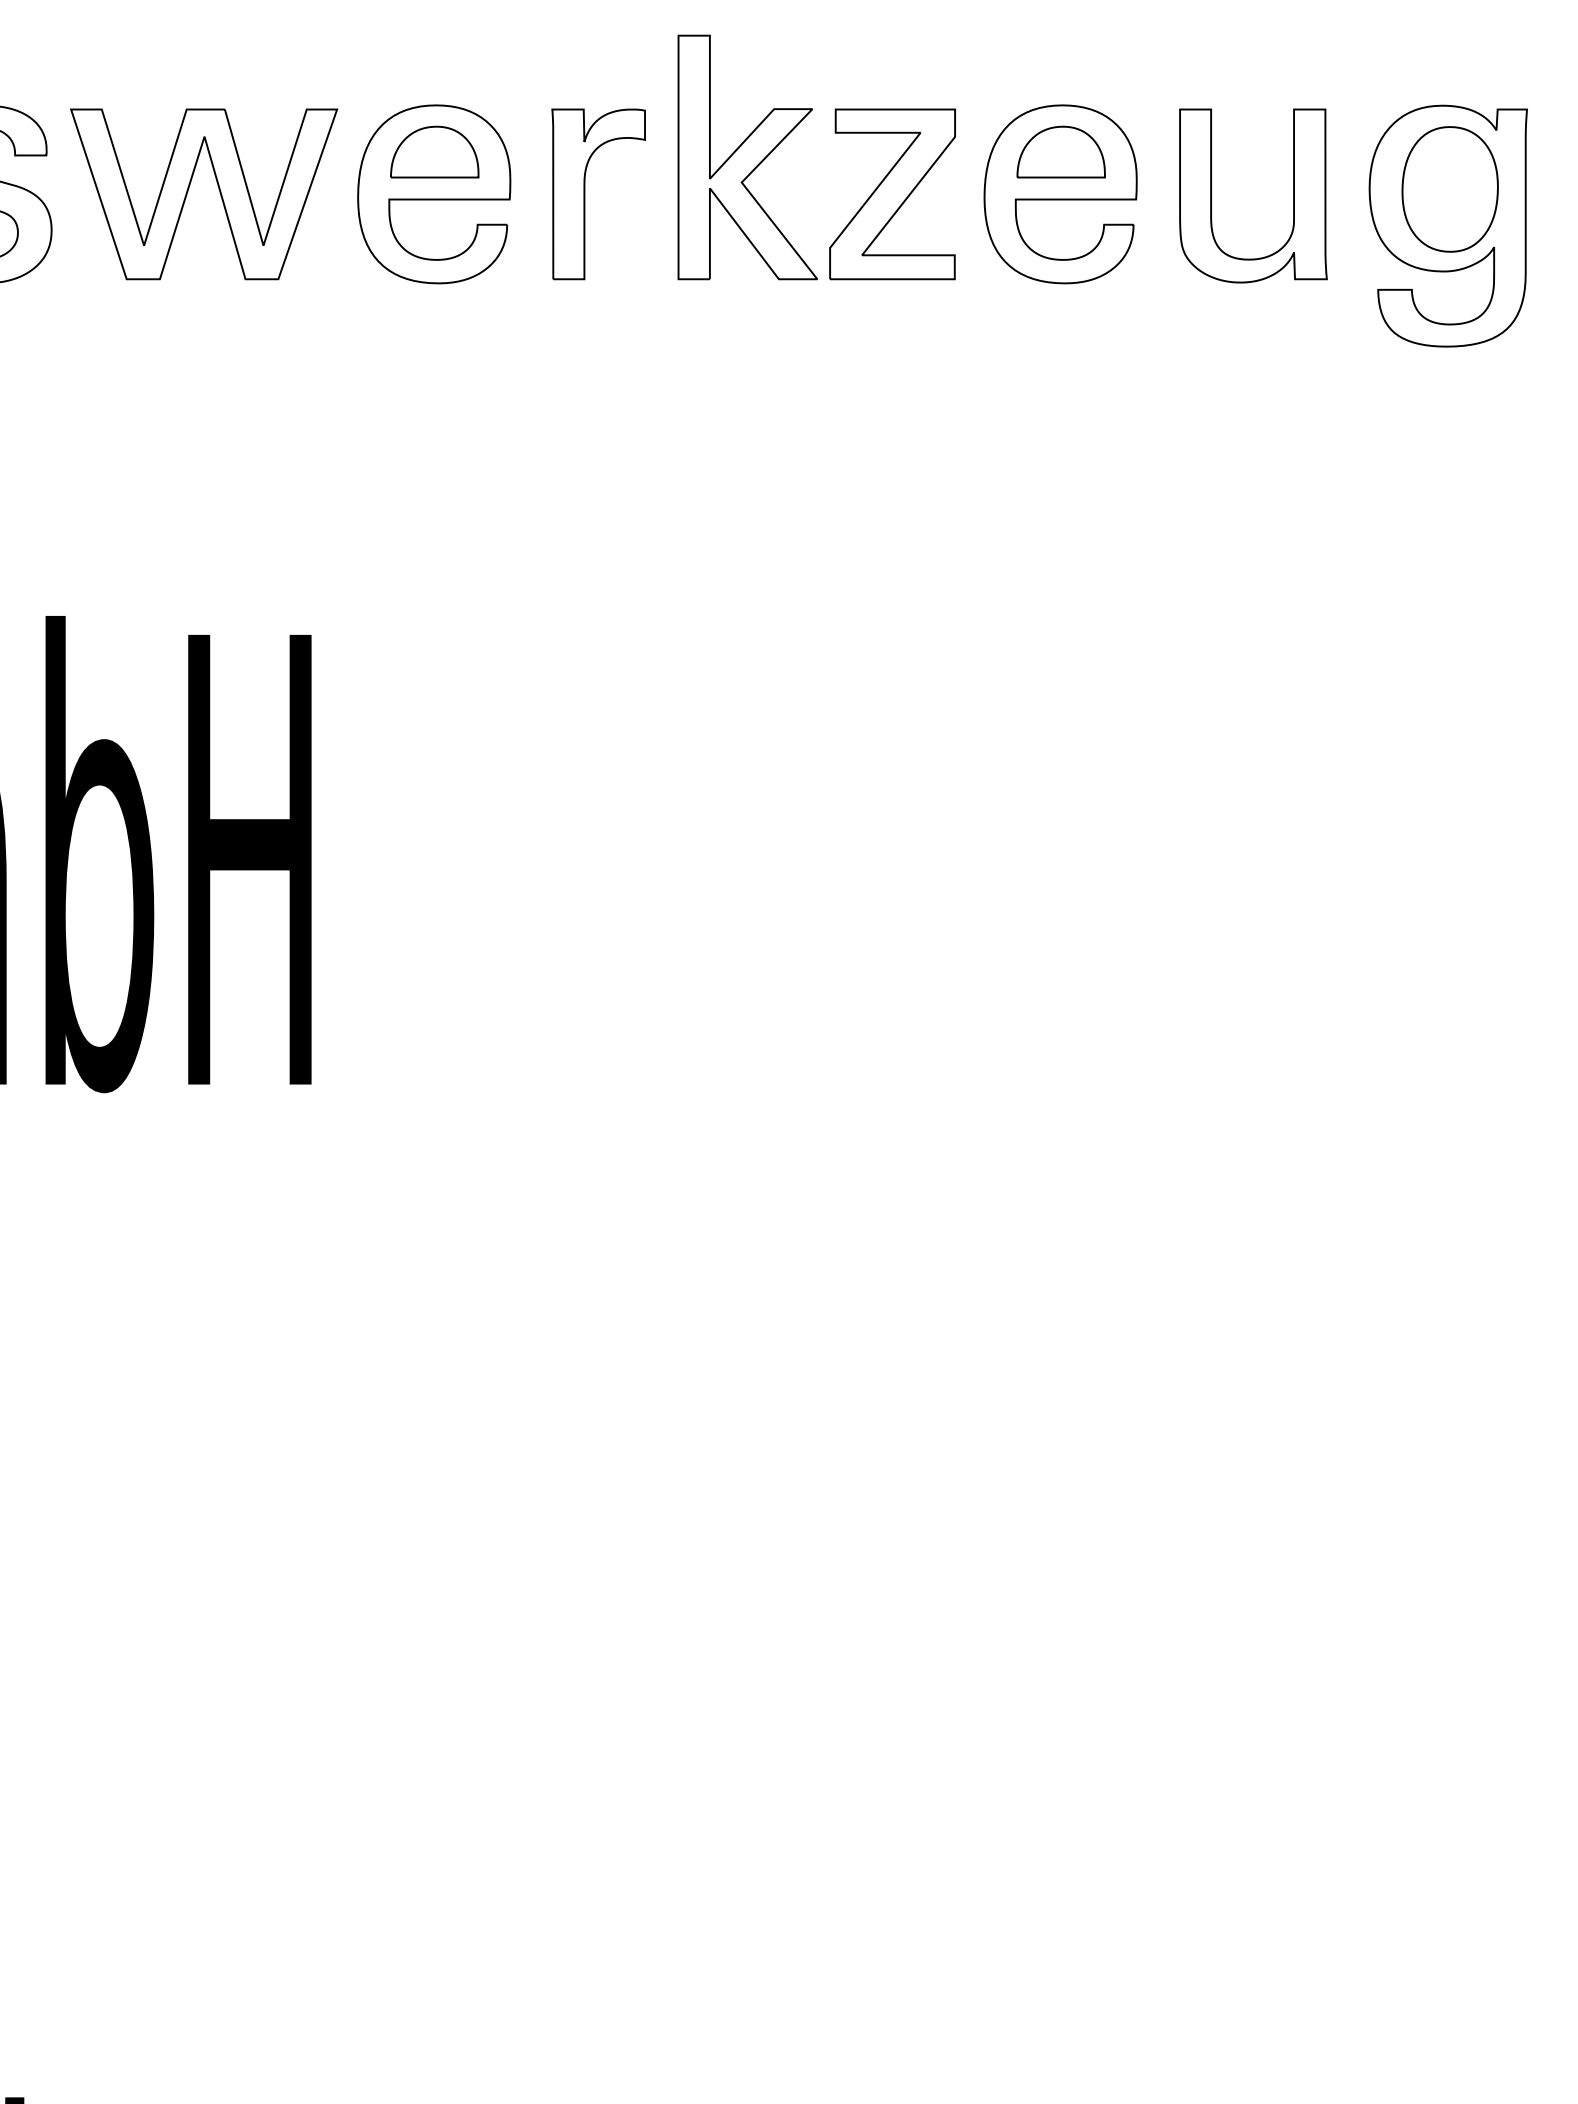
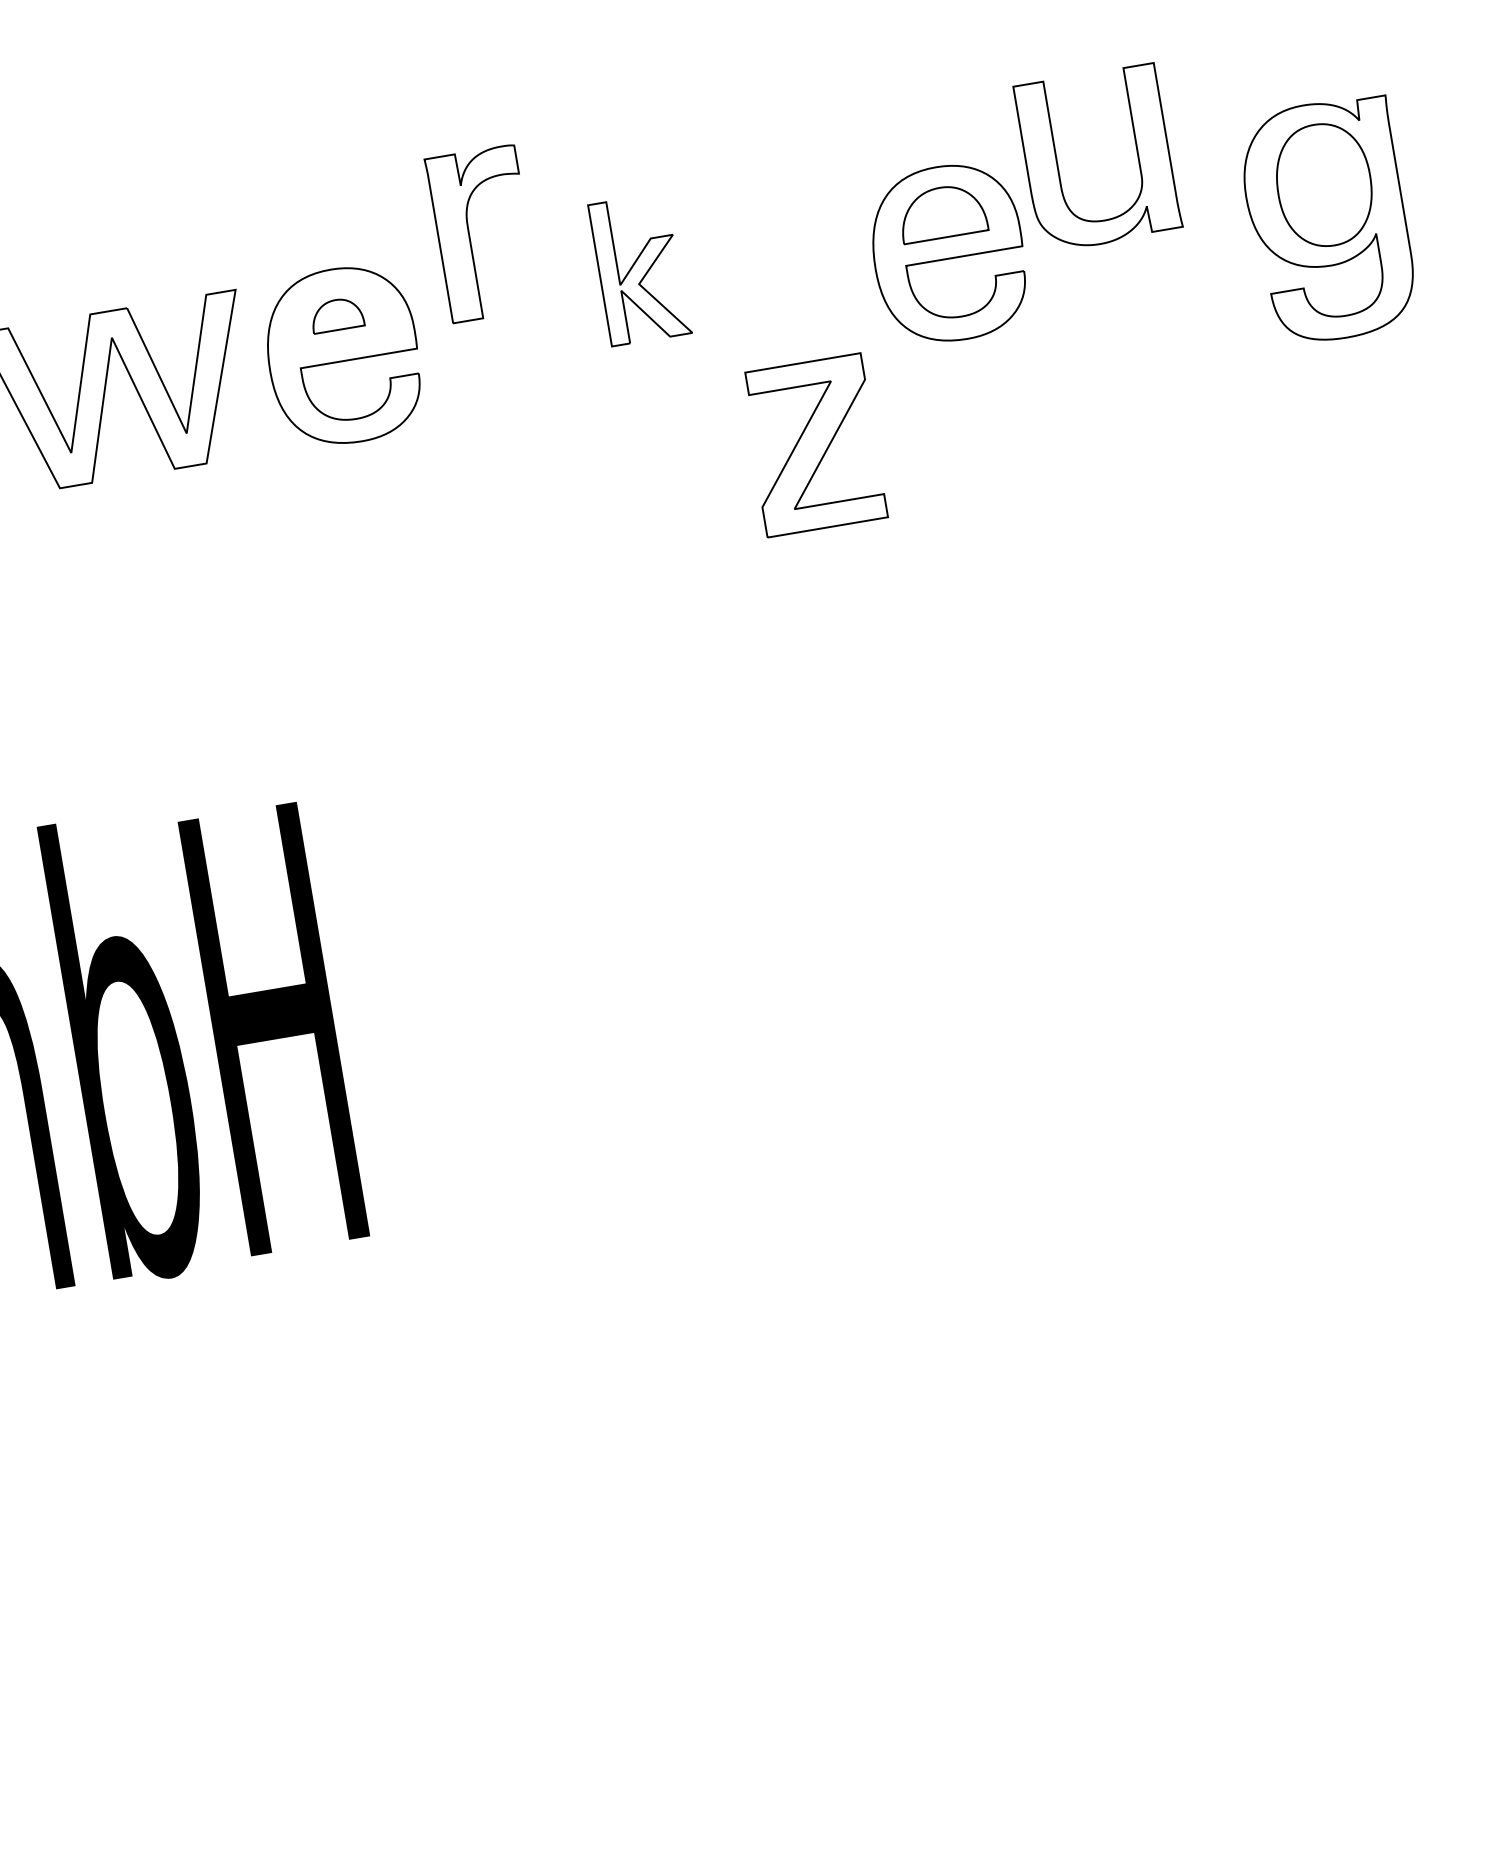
part: (434, 151) -> (336, 314), size x0.6
part: (747, 157) -> (640, 269), size x0.6
part: (585, 194) -> (470, 236), moved
part: (892, 194) -> (813, 445), moved
part: (1293, 195) -> (1136, 151), moved

